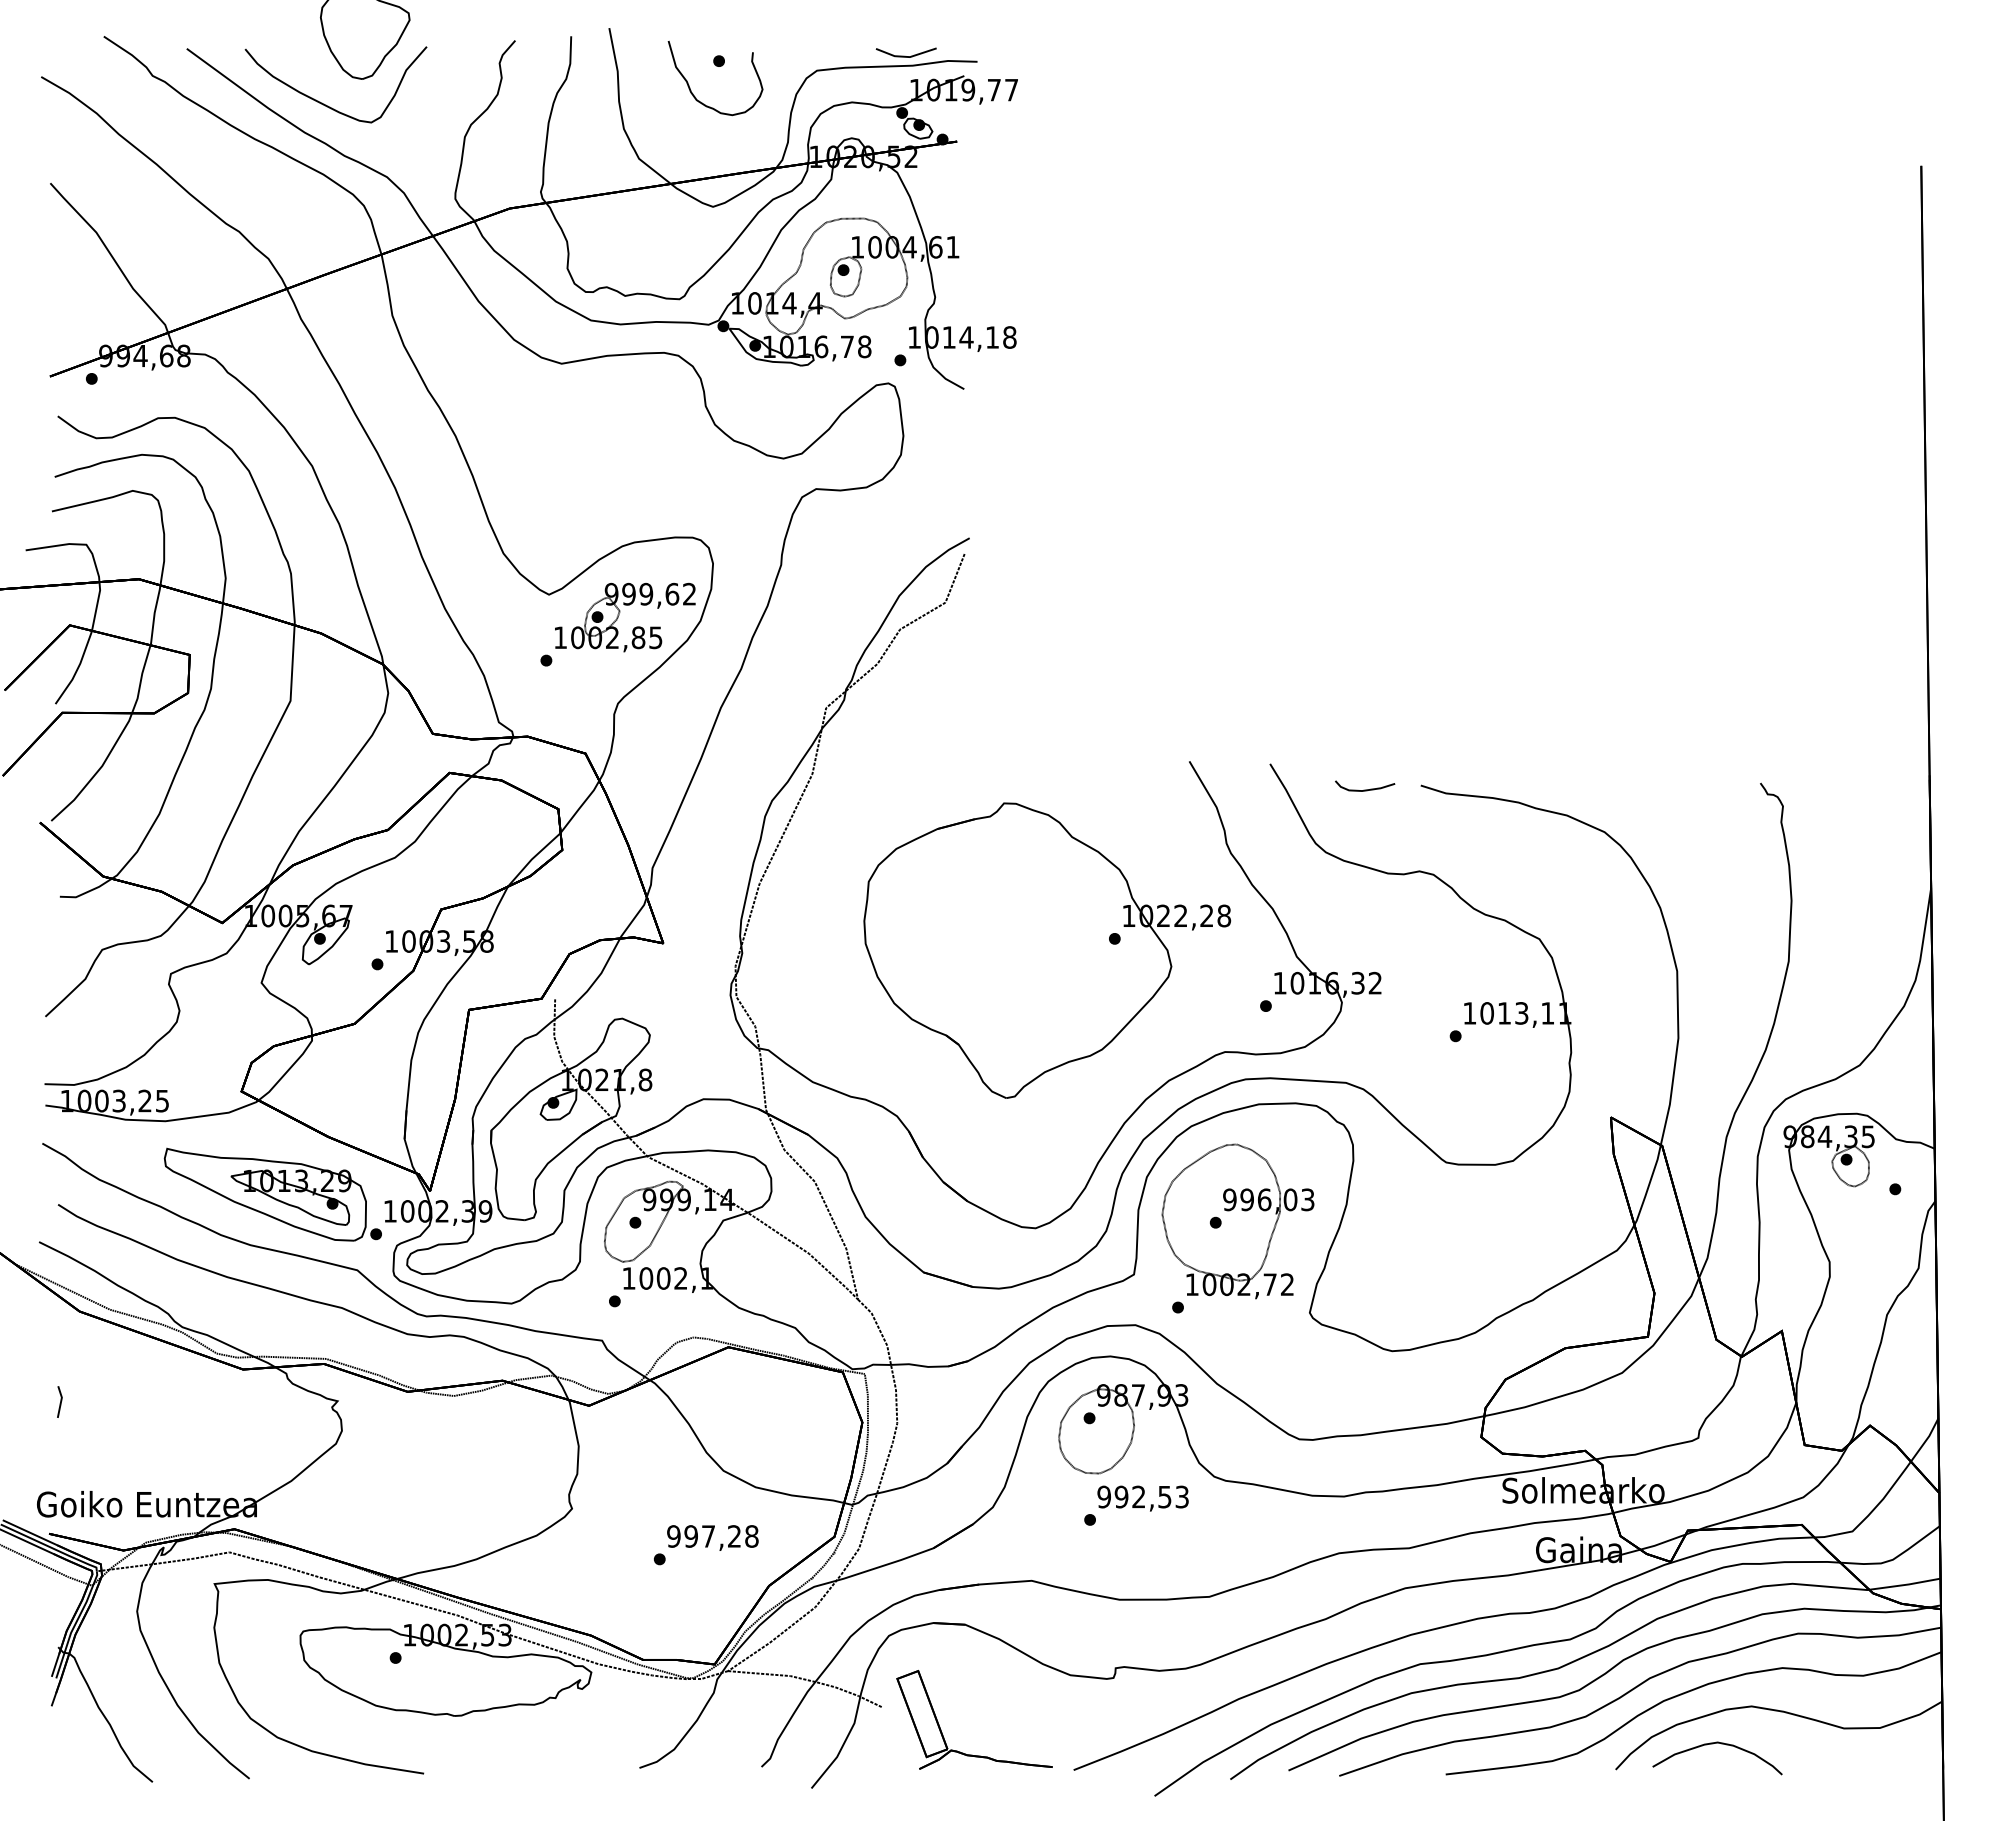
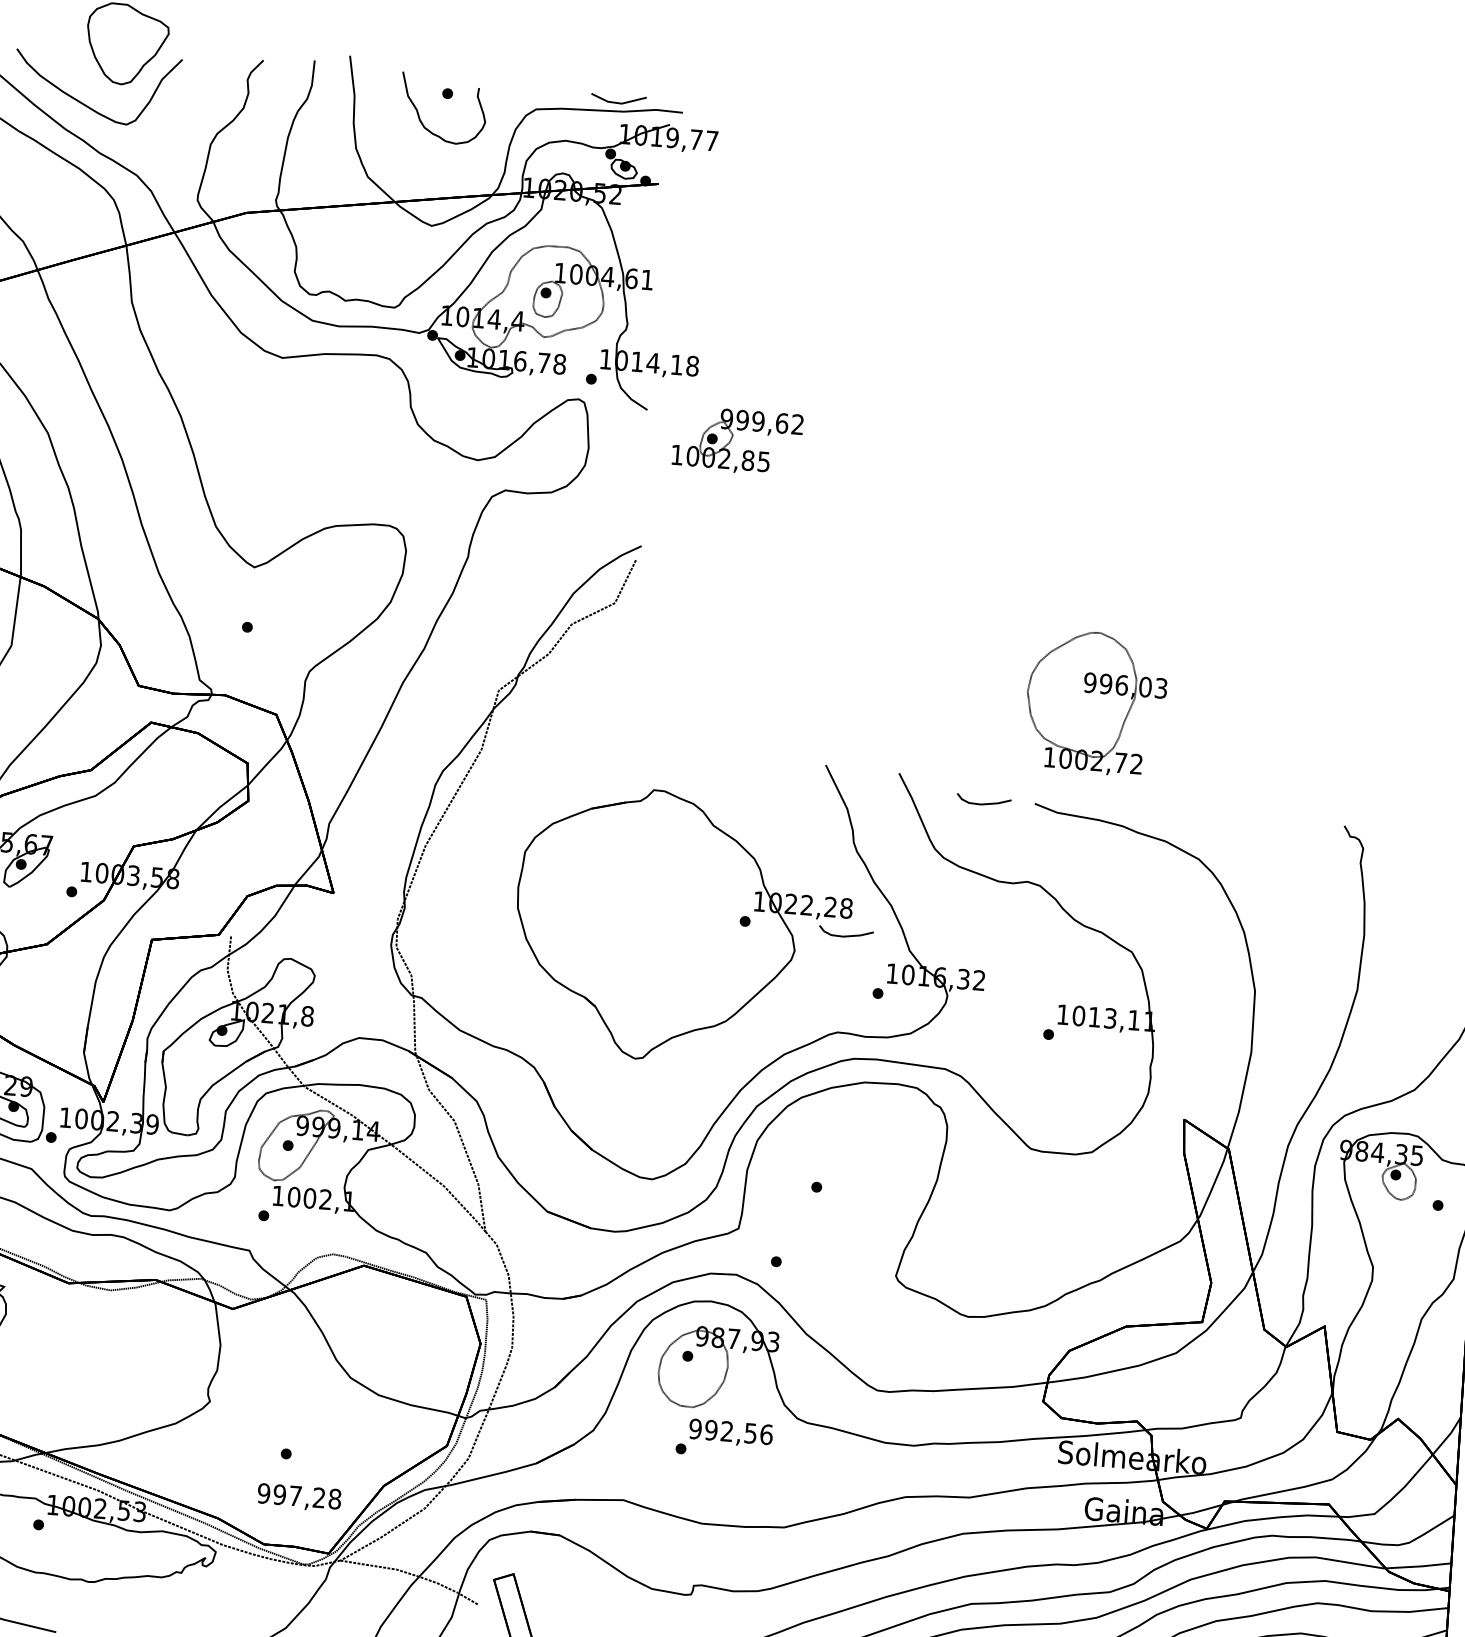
part: (619, 615) -> (732, 438), moved
curve: (1226, 945) -> (846, 935), added
part: (1237, 1221) -> (1095, 703), moved
text: (1182, 1496) -> (766, 1434), 992,53 -> 992,56
text: (712, 1537) -> (299, 1497), moved

